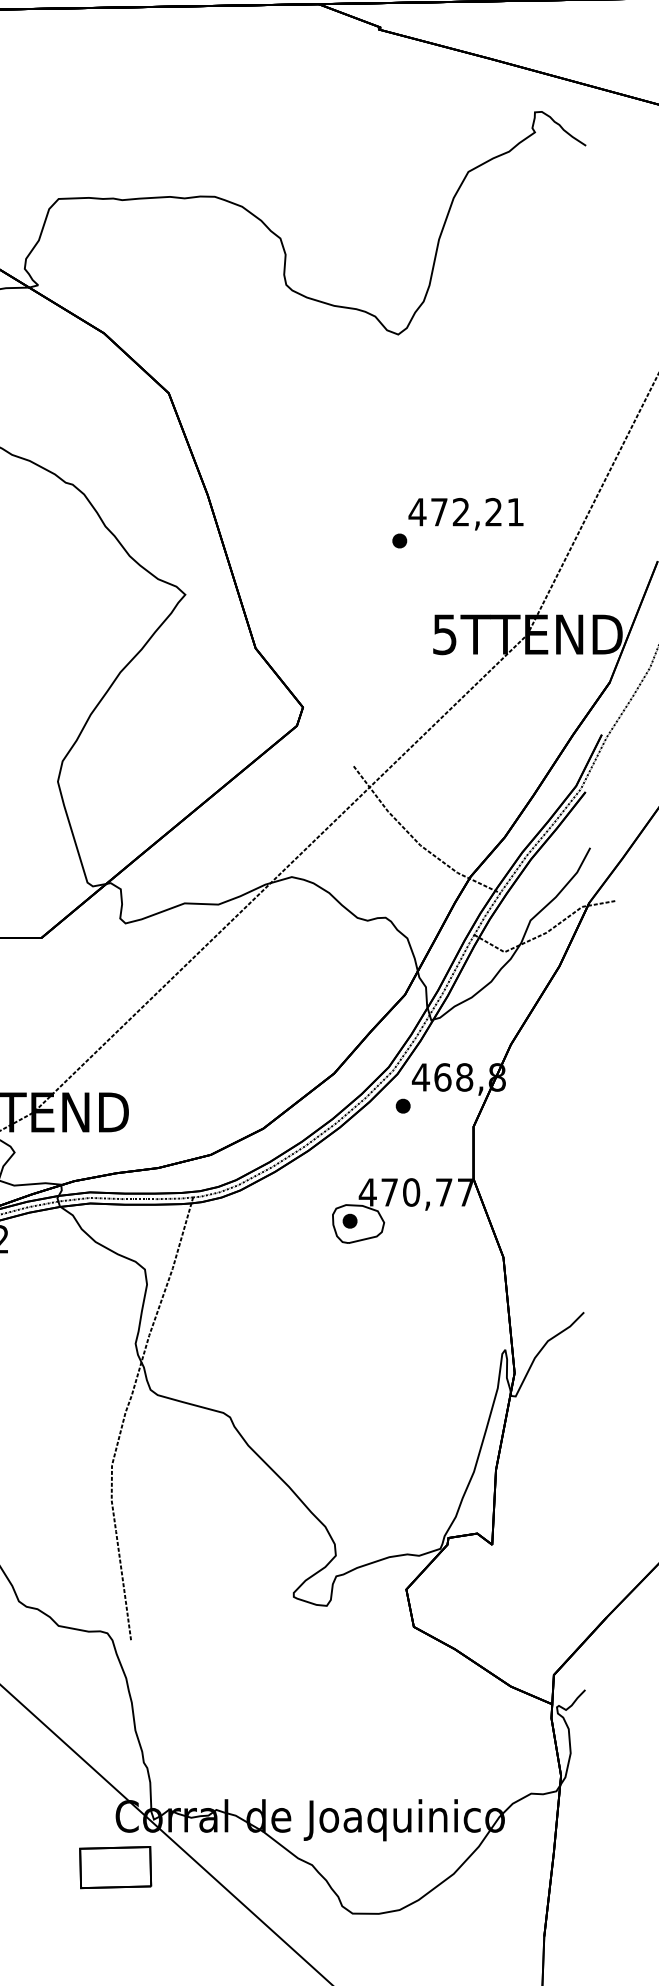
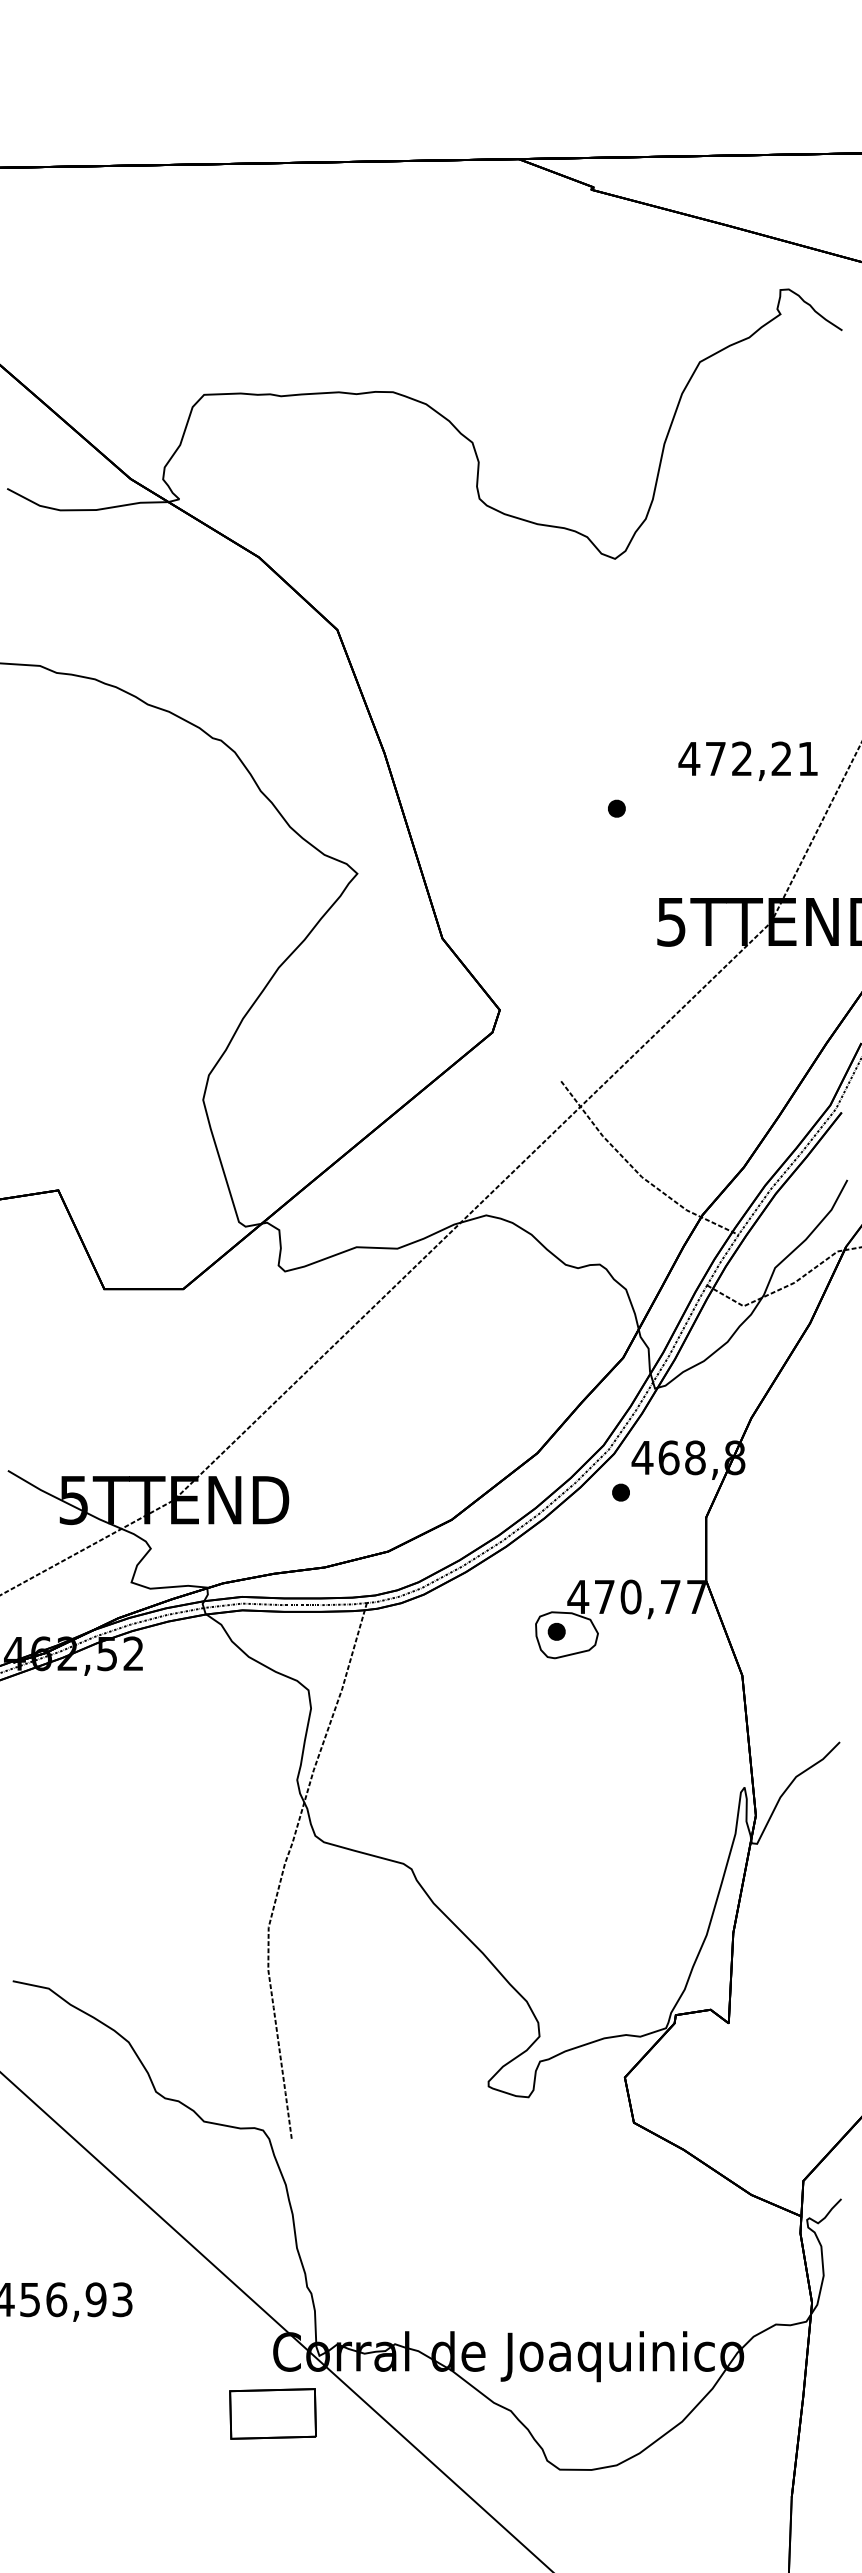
text: (465, 513) -> (747, 760), moved

